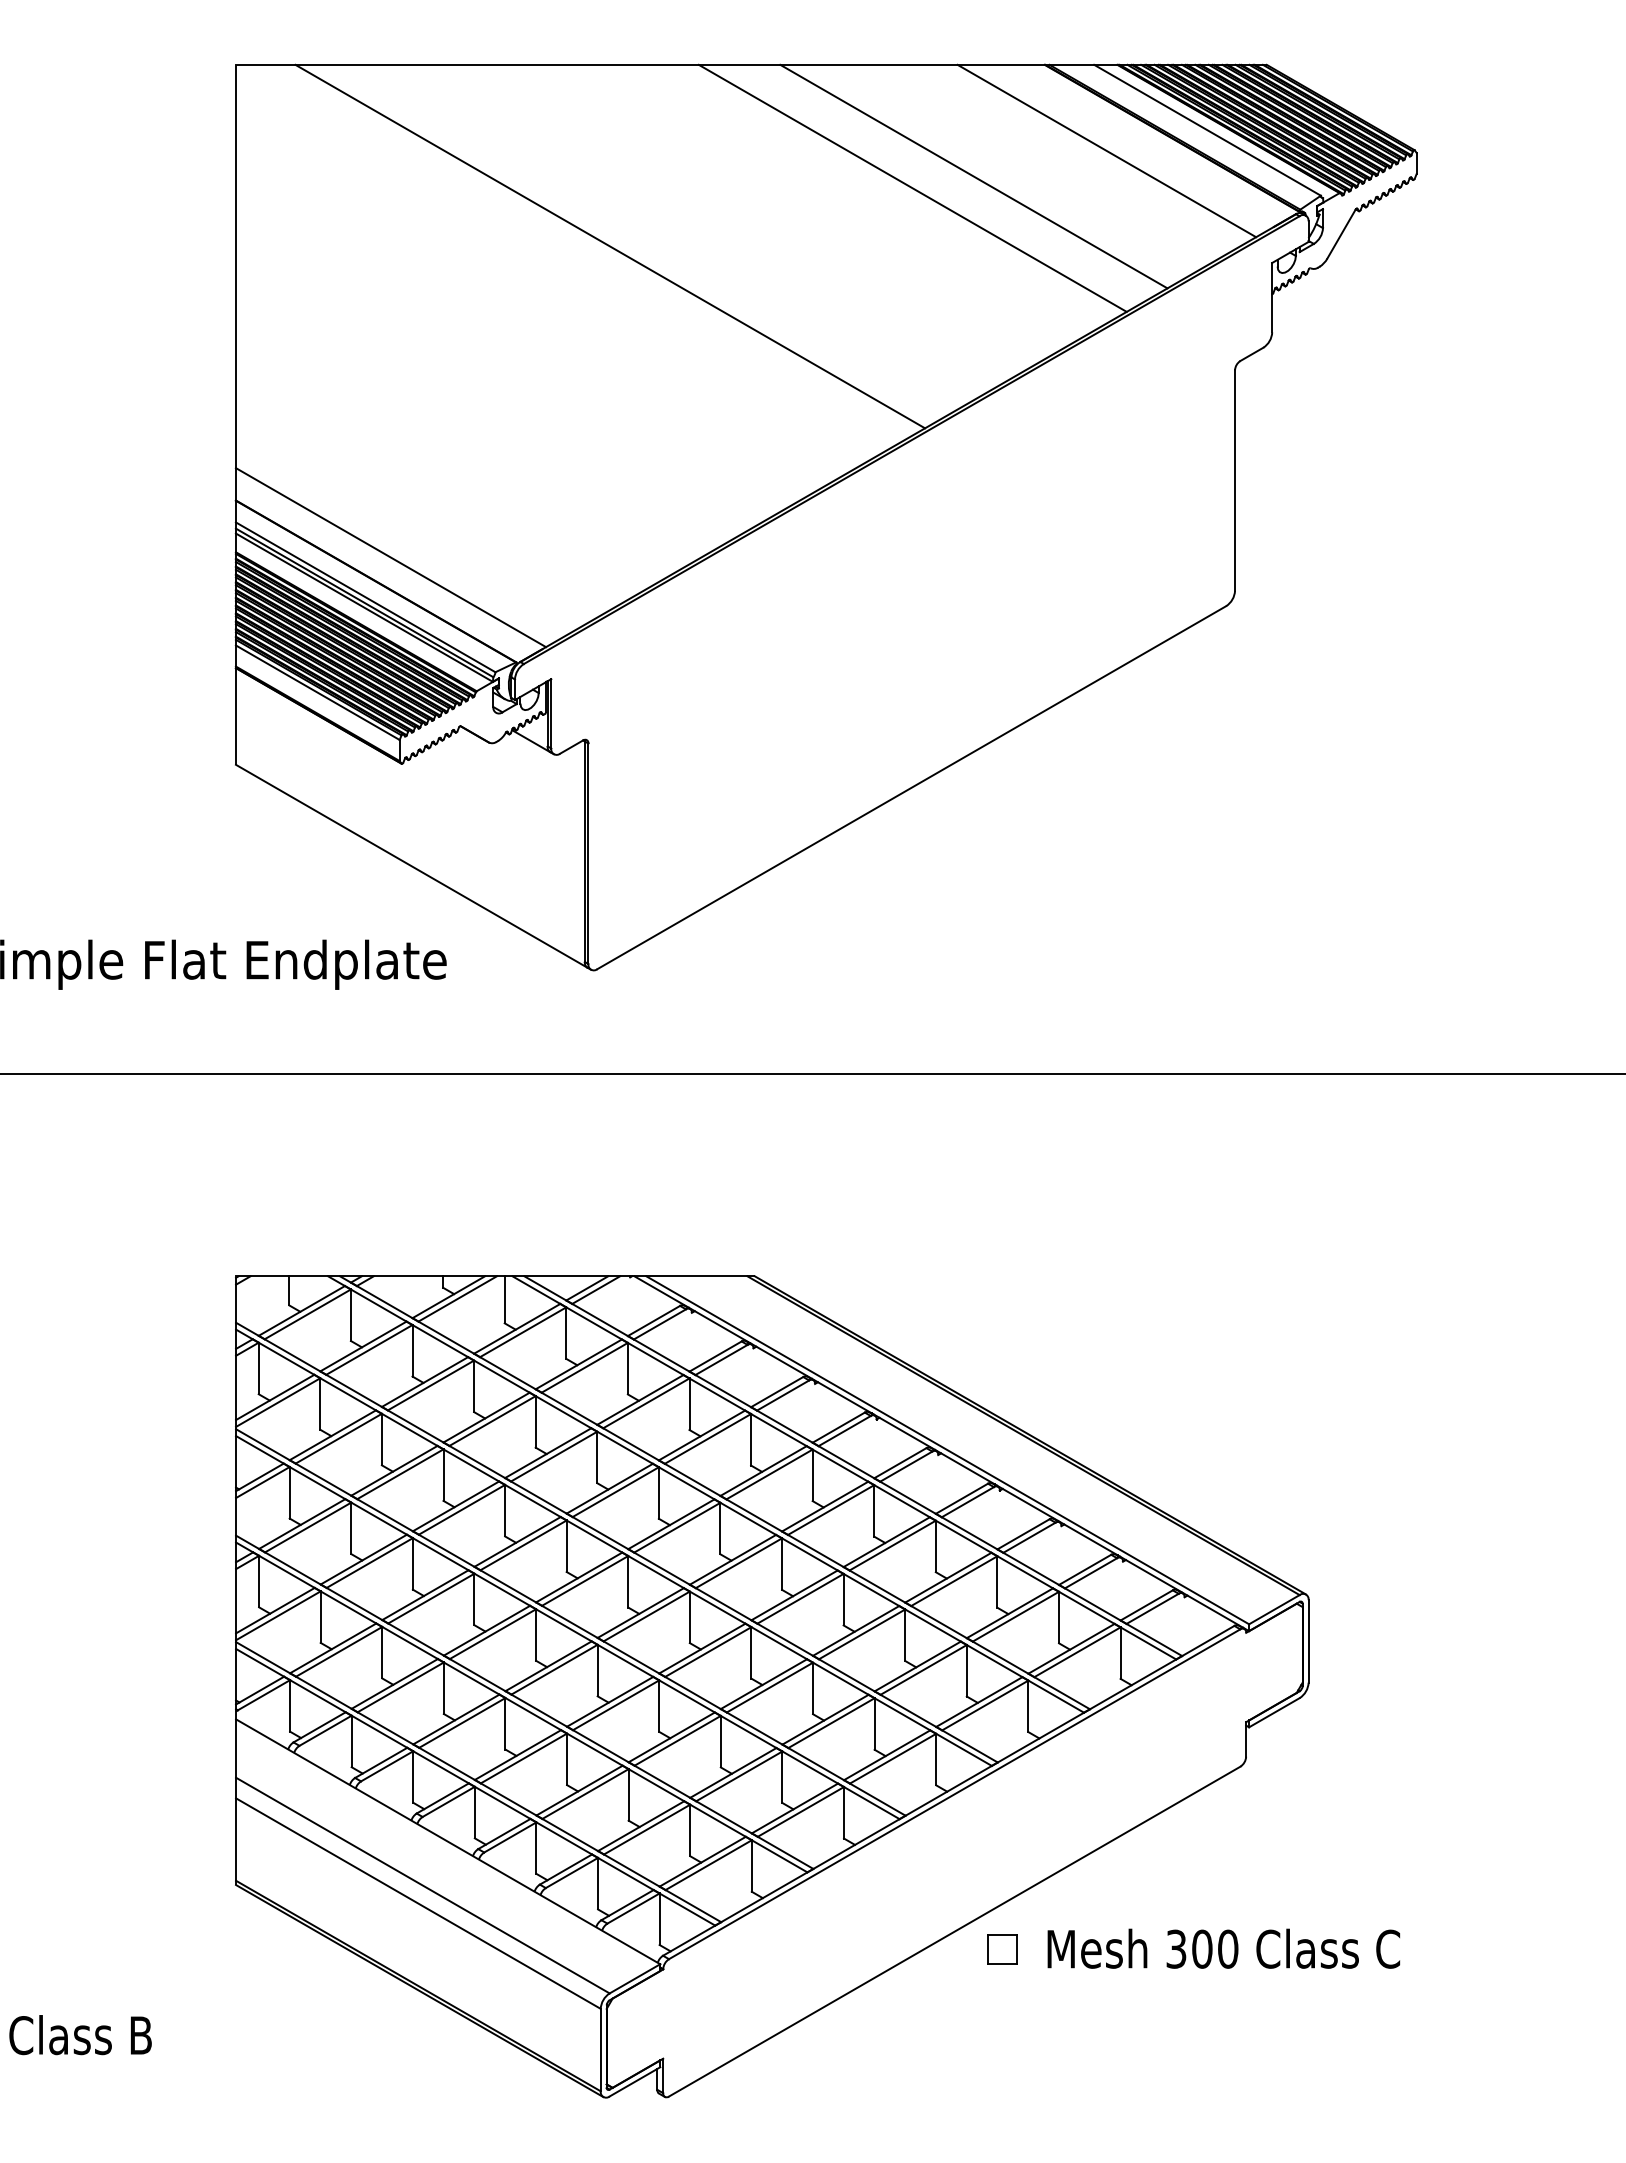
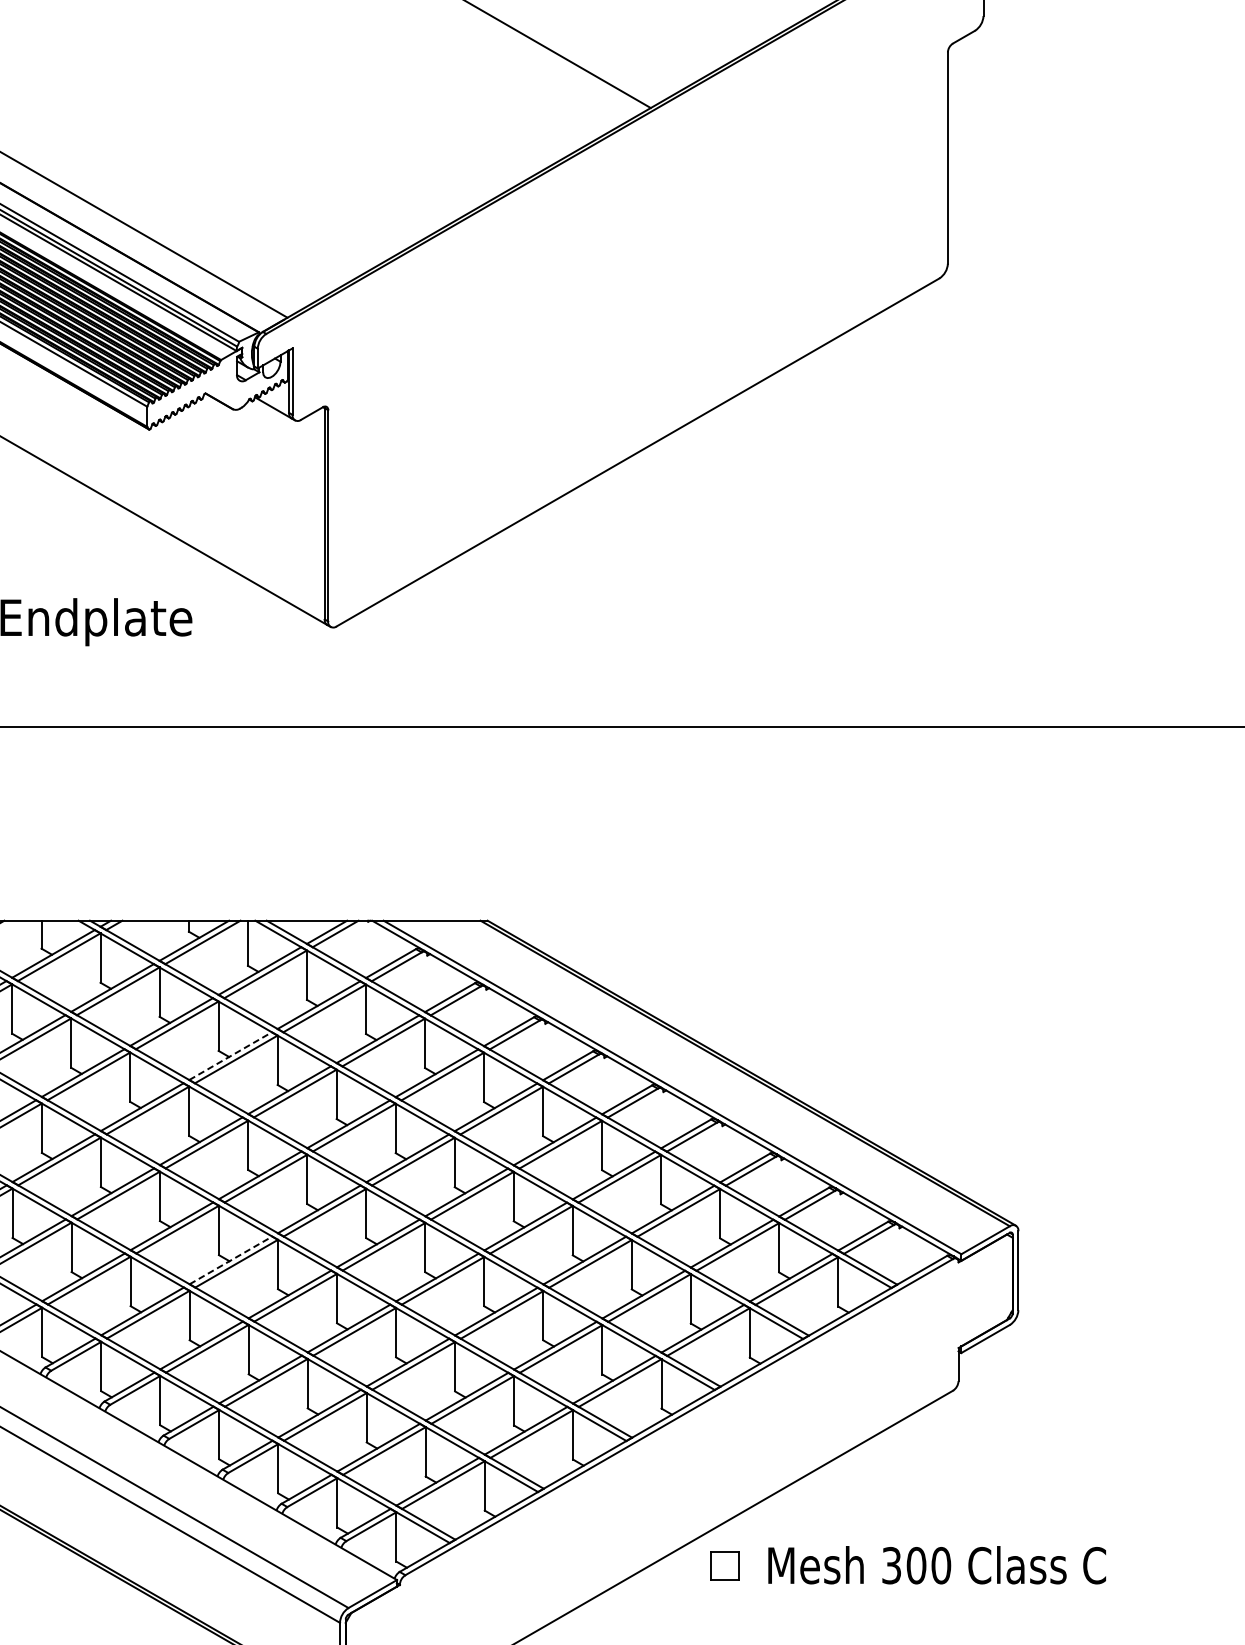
line: (486, 1417) -> (230, 1056), solid -> dashed
line: (487, 1630) -> (231, 1260), solid -> dashed

